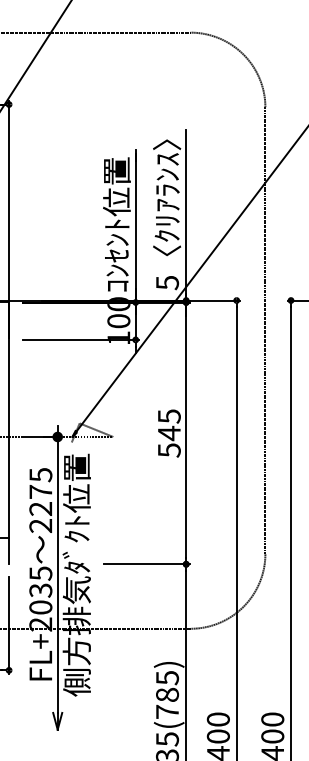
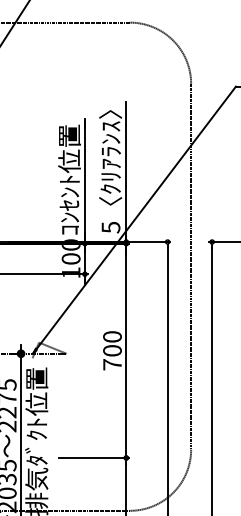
text: (168, 433) -> (111, 350), 545 -> 700

